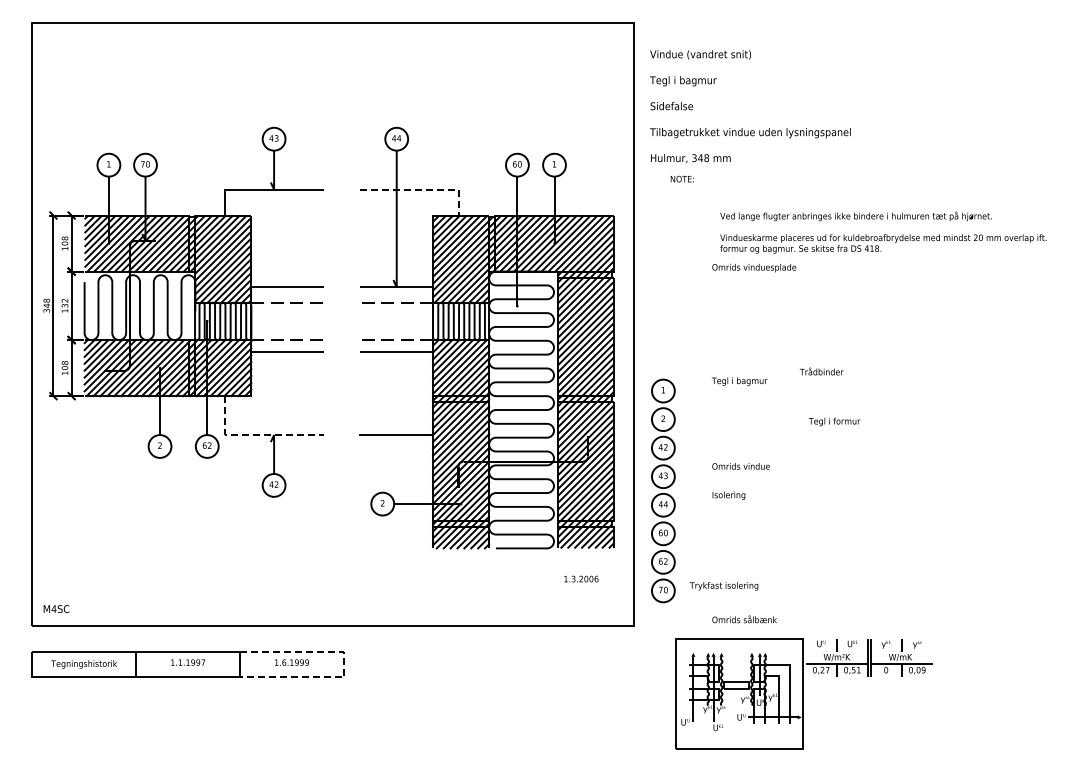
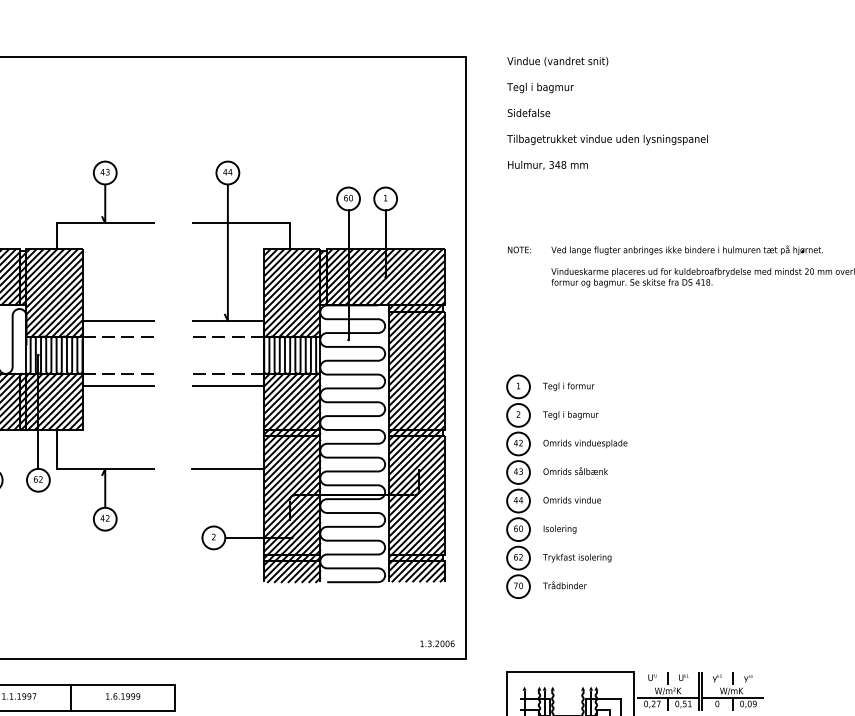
text: (750, 106) -> (607, 113), moved
text: (681, 178) -> (518, 249), moved
line: (423, 189) -> (254, 223), dashed -> solid
text: (754, 268) -> (585, 444), moved
text: (821, 371) -> (564, 585), moved
text: (834, 421) -> (568, 386), moved
line: (255, 435) -> (86, 469), dashed -> solid
part: (663, 490) -> (518, 486), moved
text: (581, 578) -> (437, 643), moved
text: (723, 586) -> (576, 558), moved
text: (744, 619) -> (575, 471), moved
line: (343, 664) -> (174, 698), dashed -> solid

